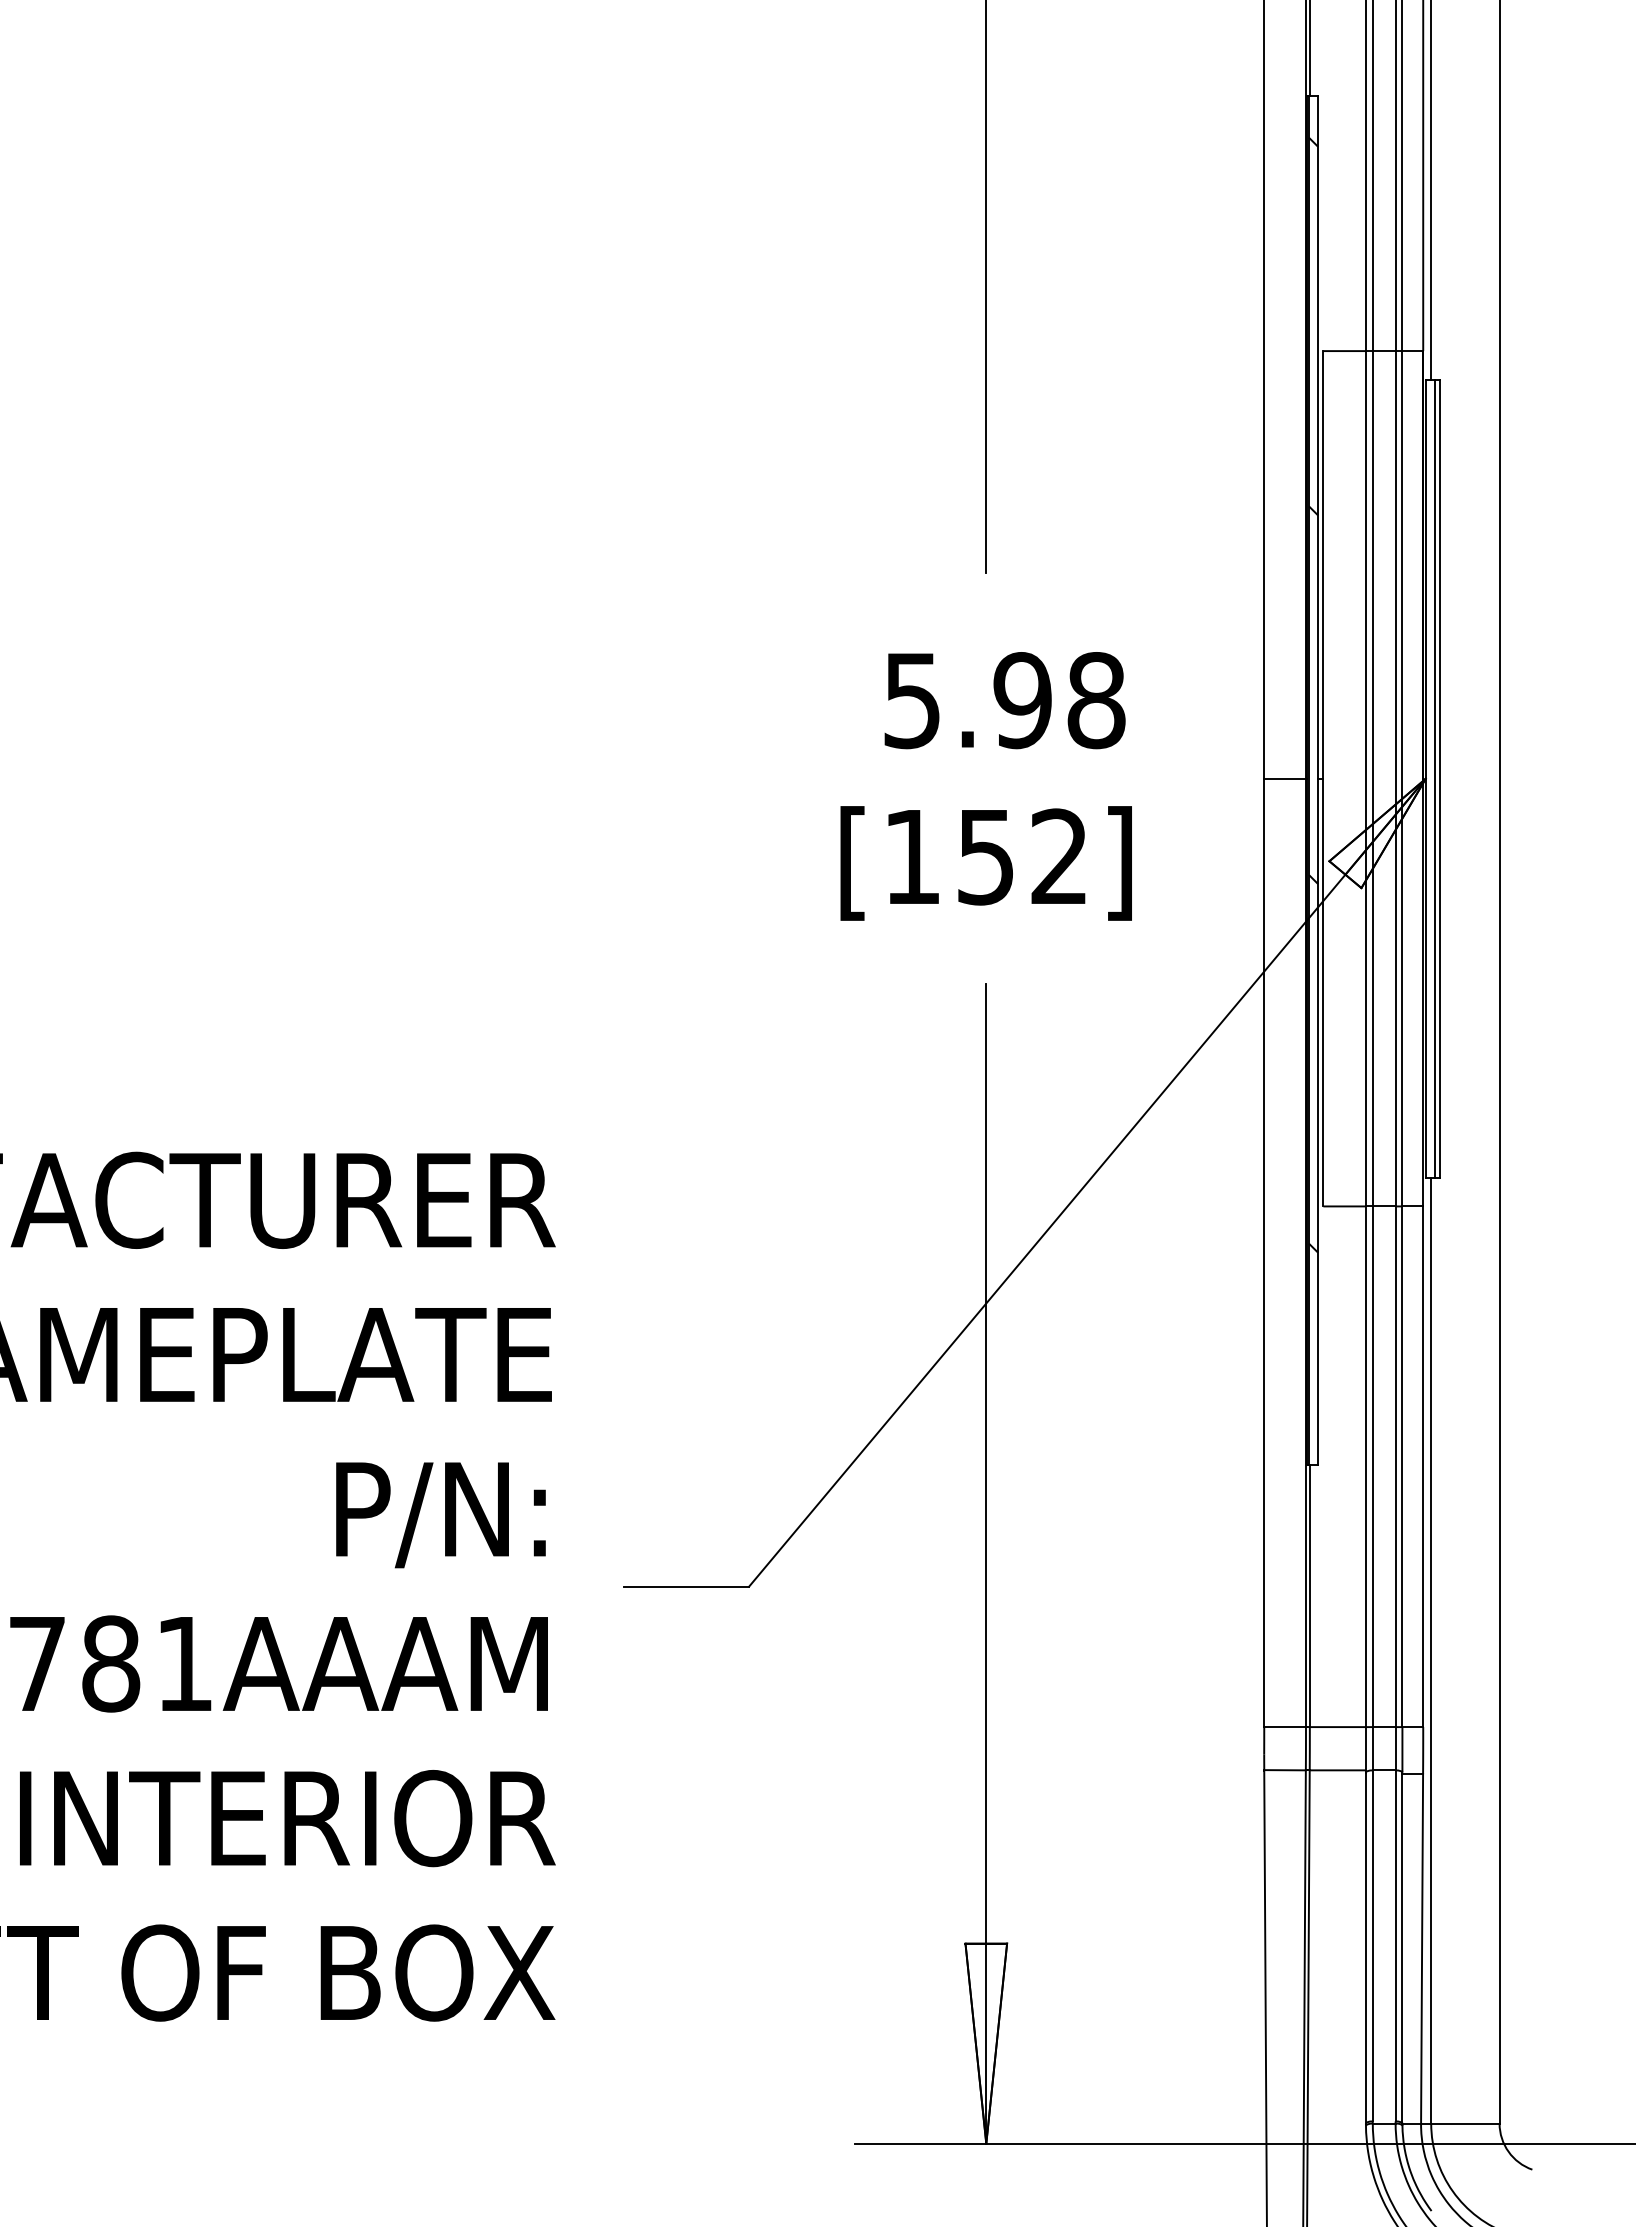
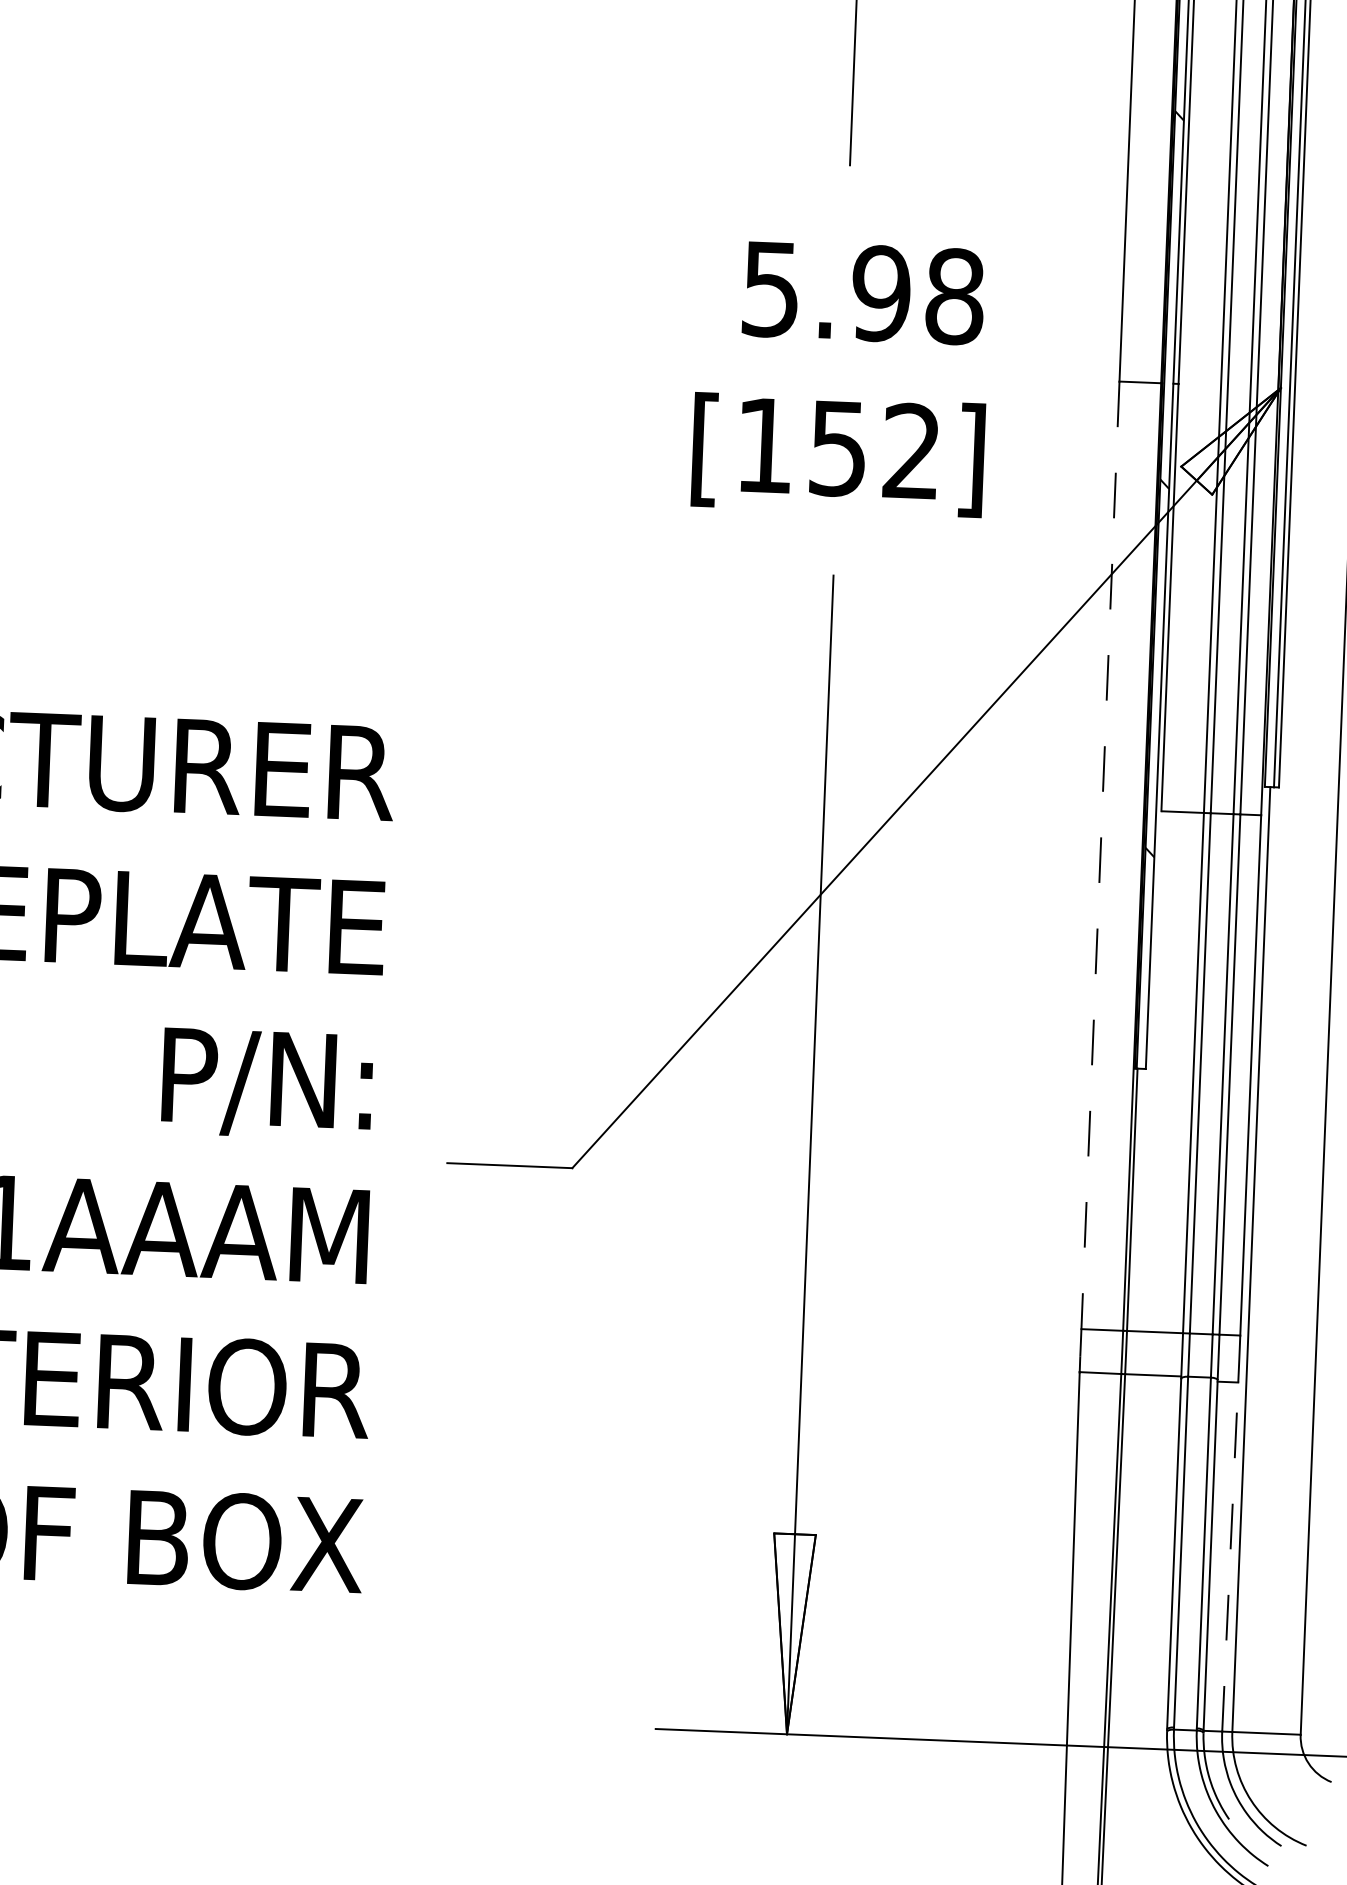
line: (1264, 1253) -> (1100, 855), solid -> dashed
line: (1422, 1948) -> (1230, 1556), solid -> dashed

